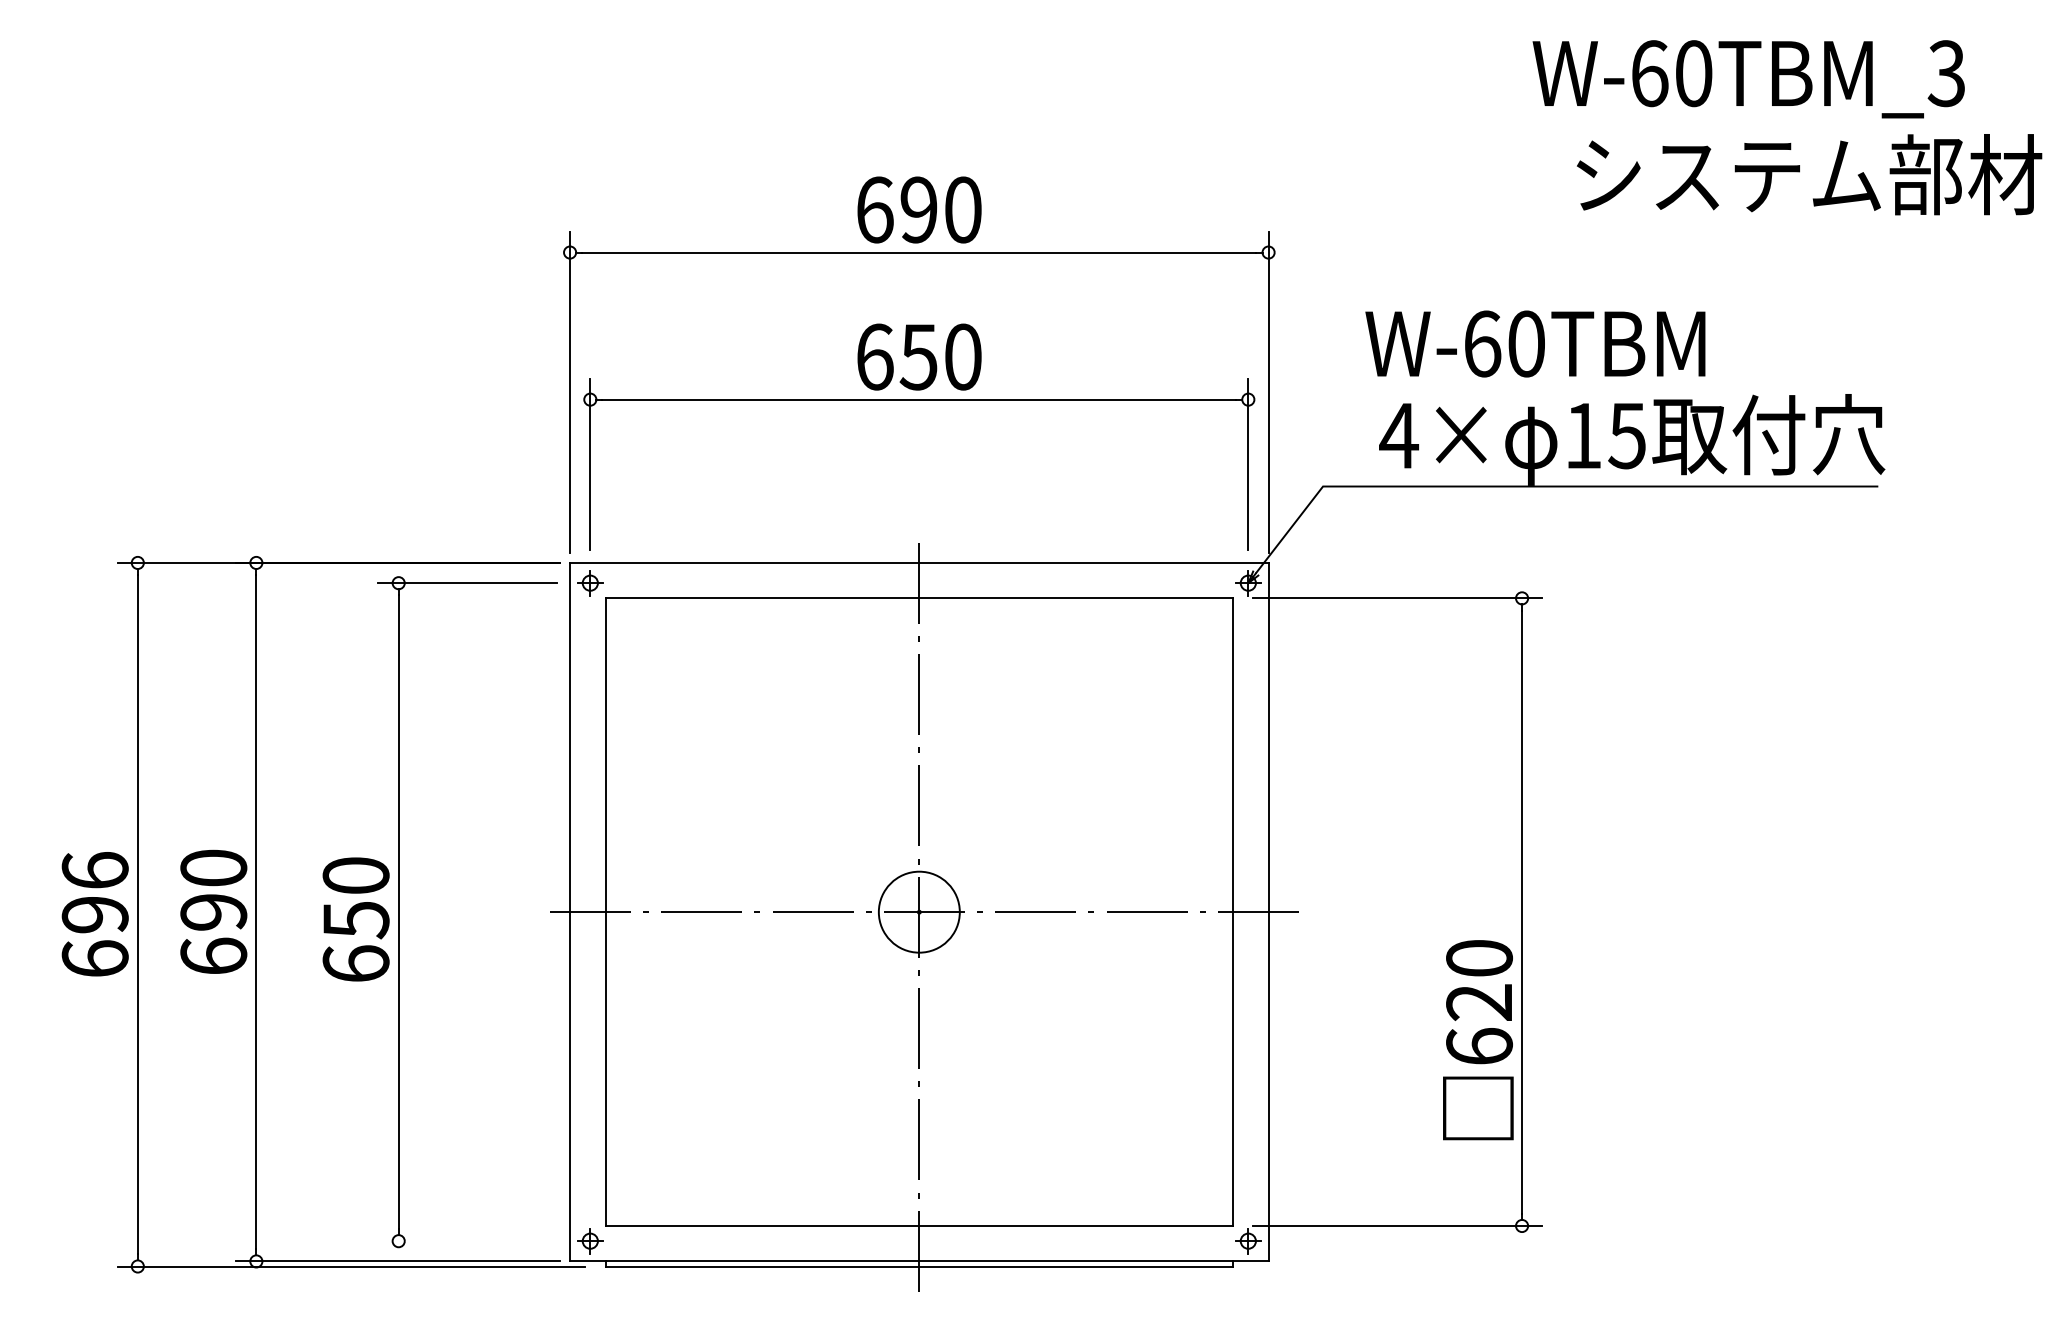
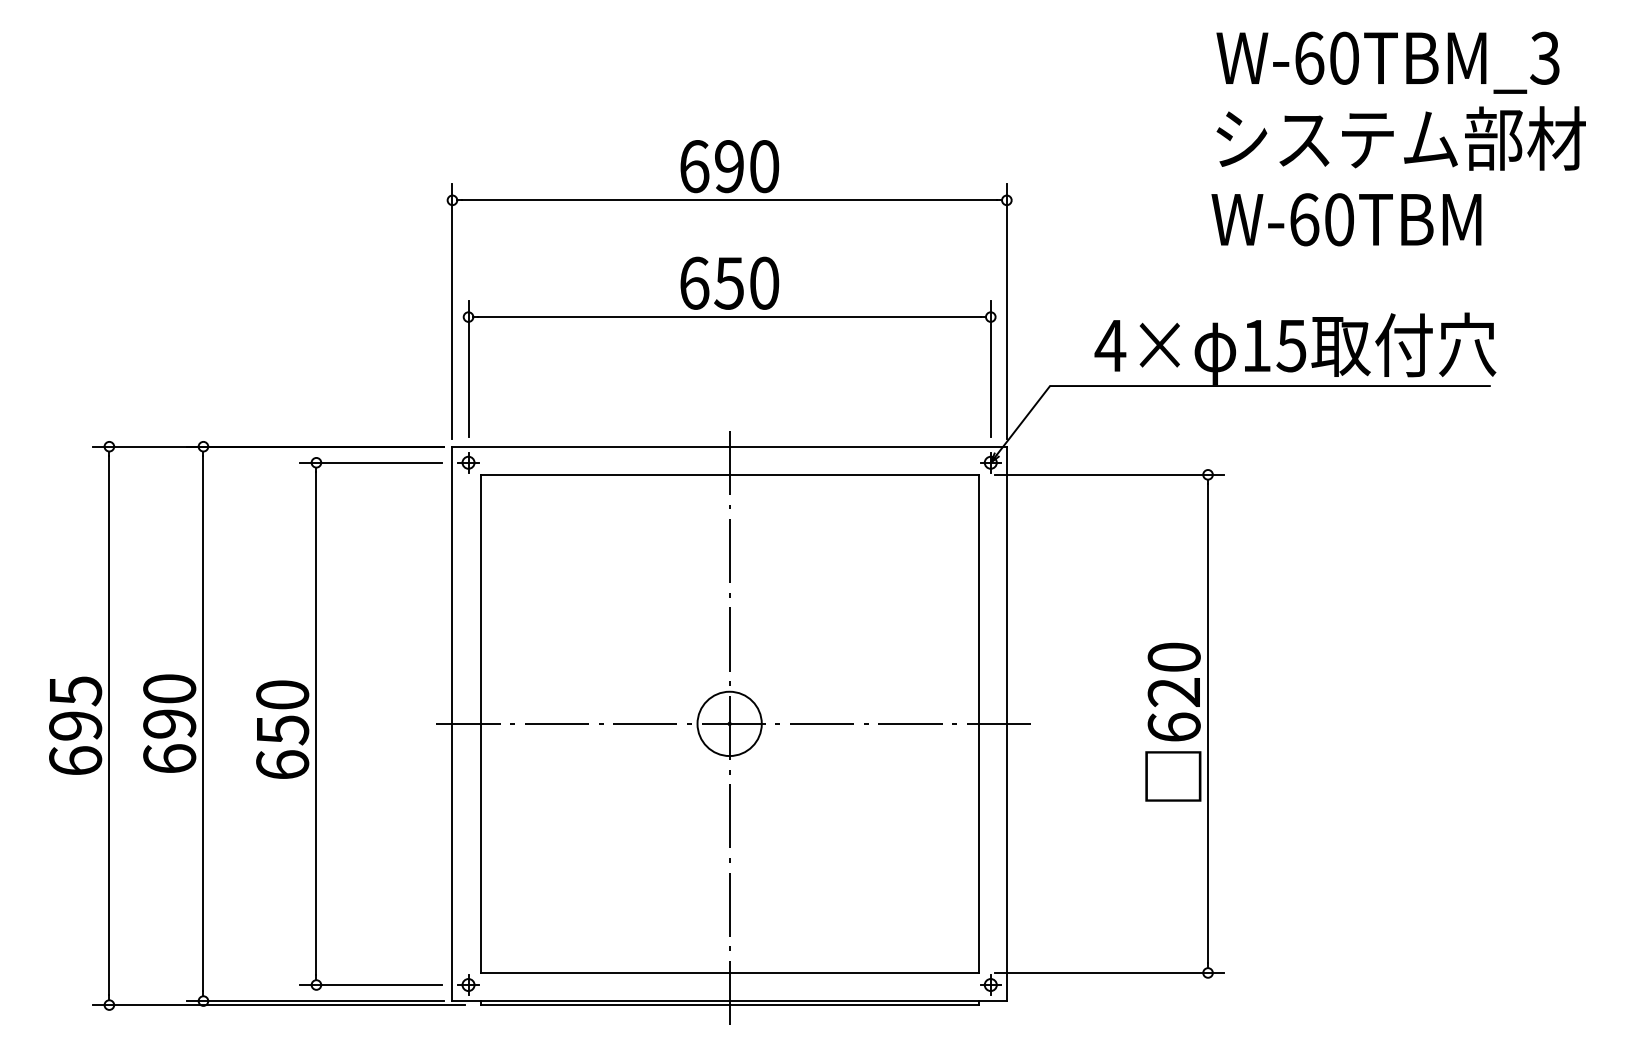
text: (1809, 174) -> (1401, 138), moved
text: (1535, 343) -> (1346, 219), moved
text: (94, 871) -> (74, 691), 696 -> 695
text: (1478, 1040) -> (1173, 722), moved
line: (467, 1241) -> (371, 985), added

